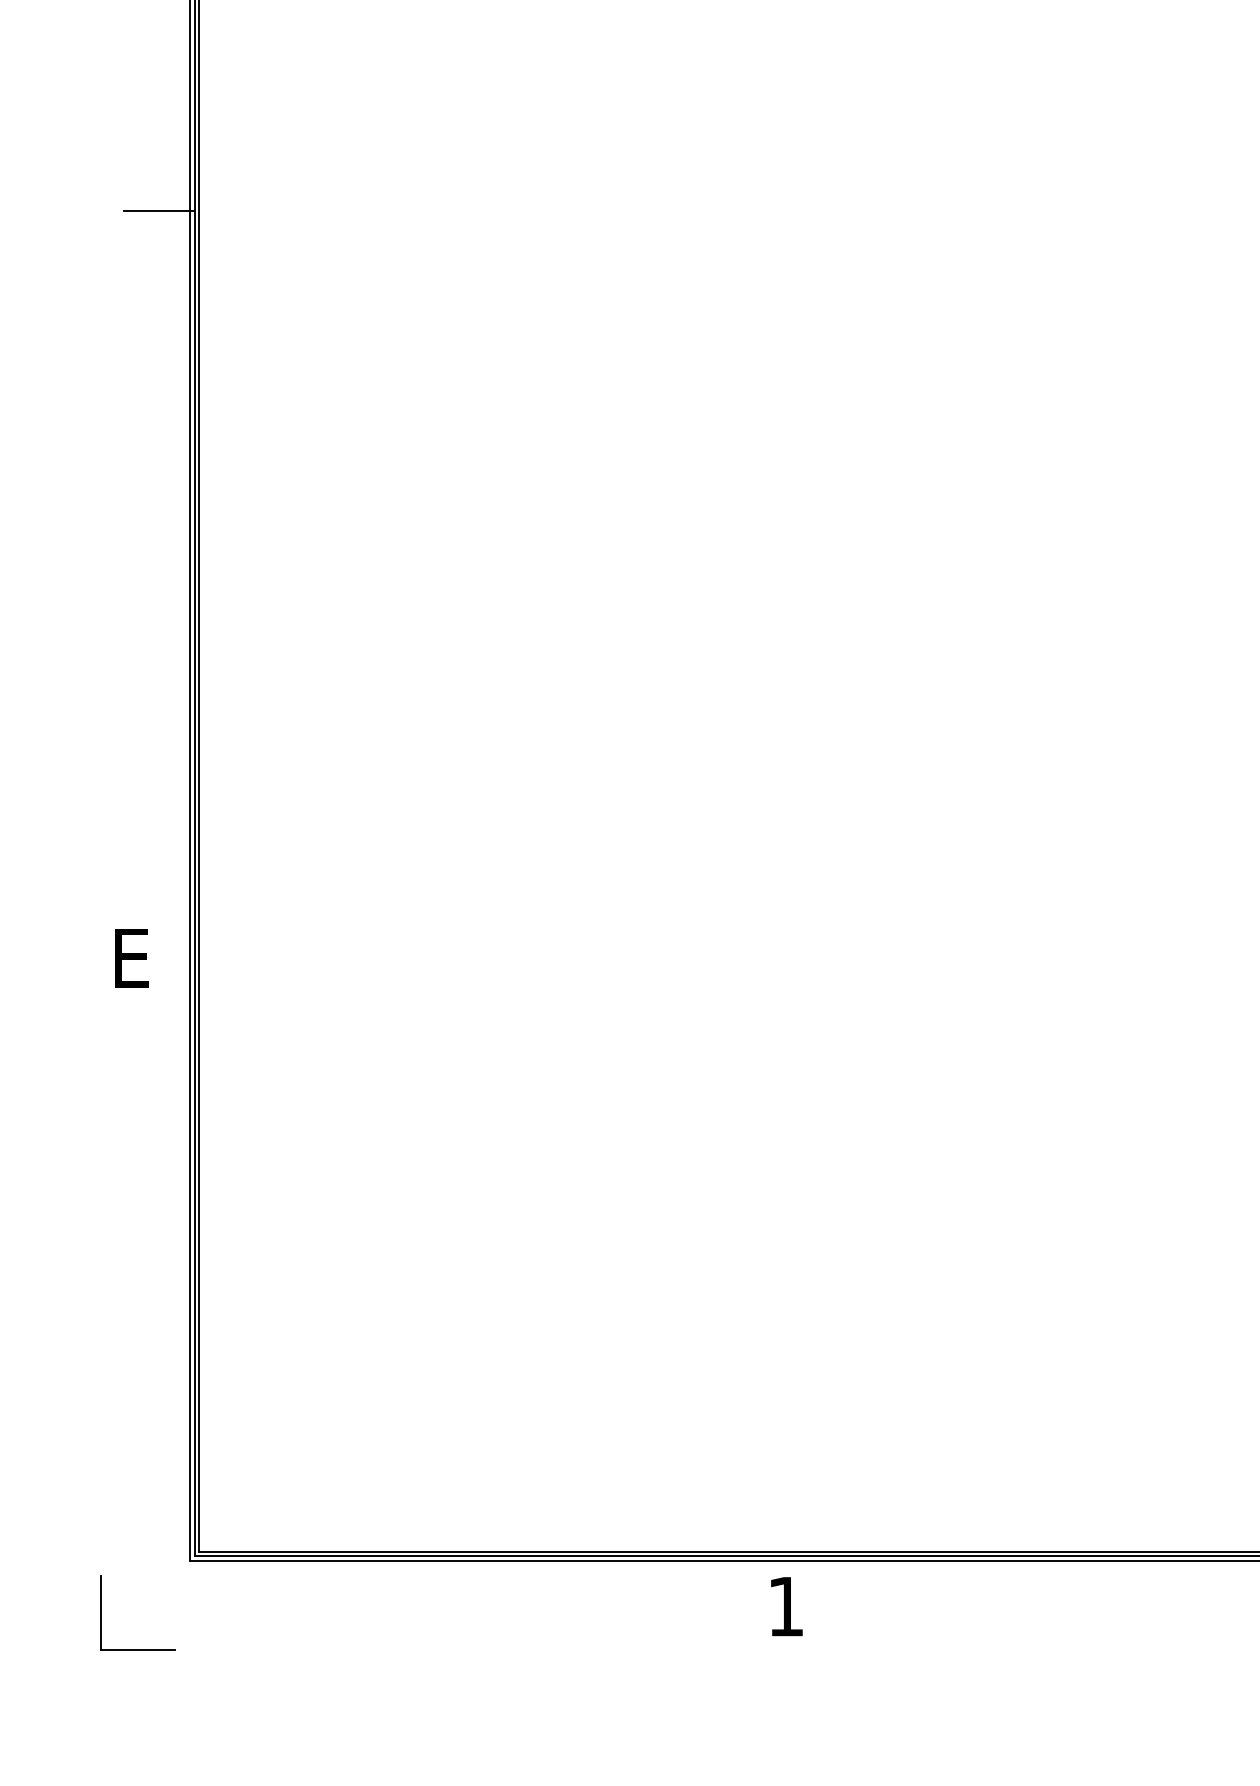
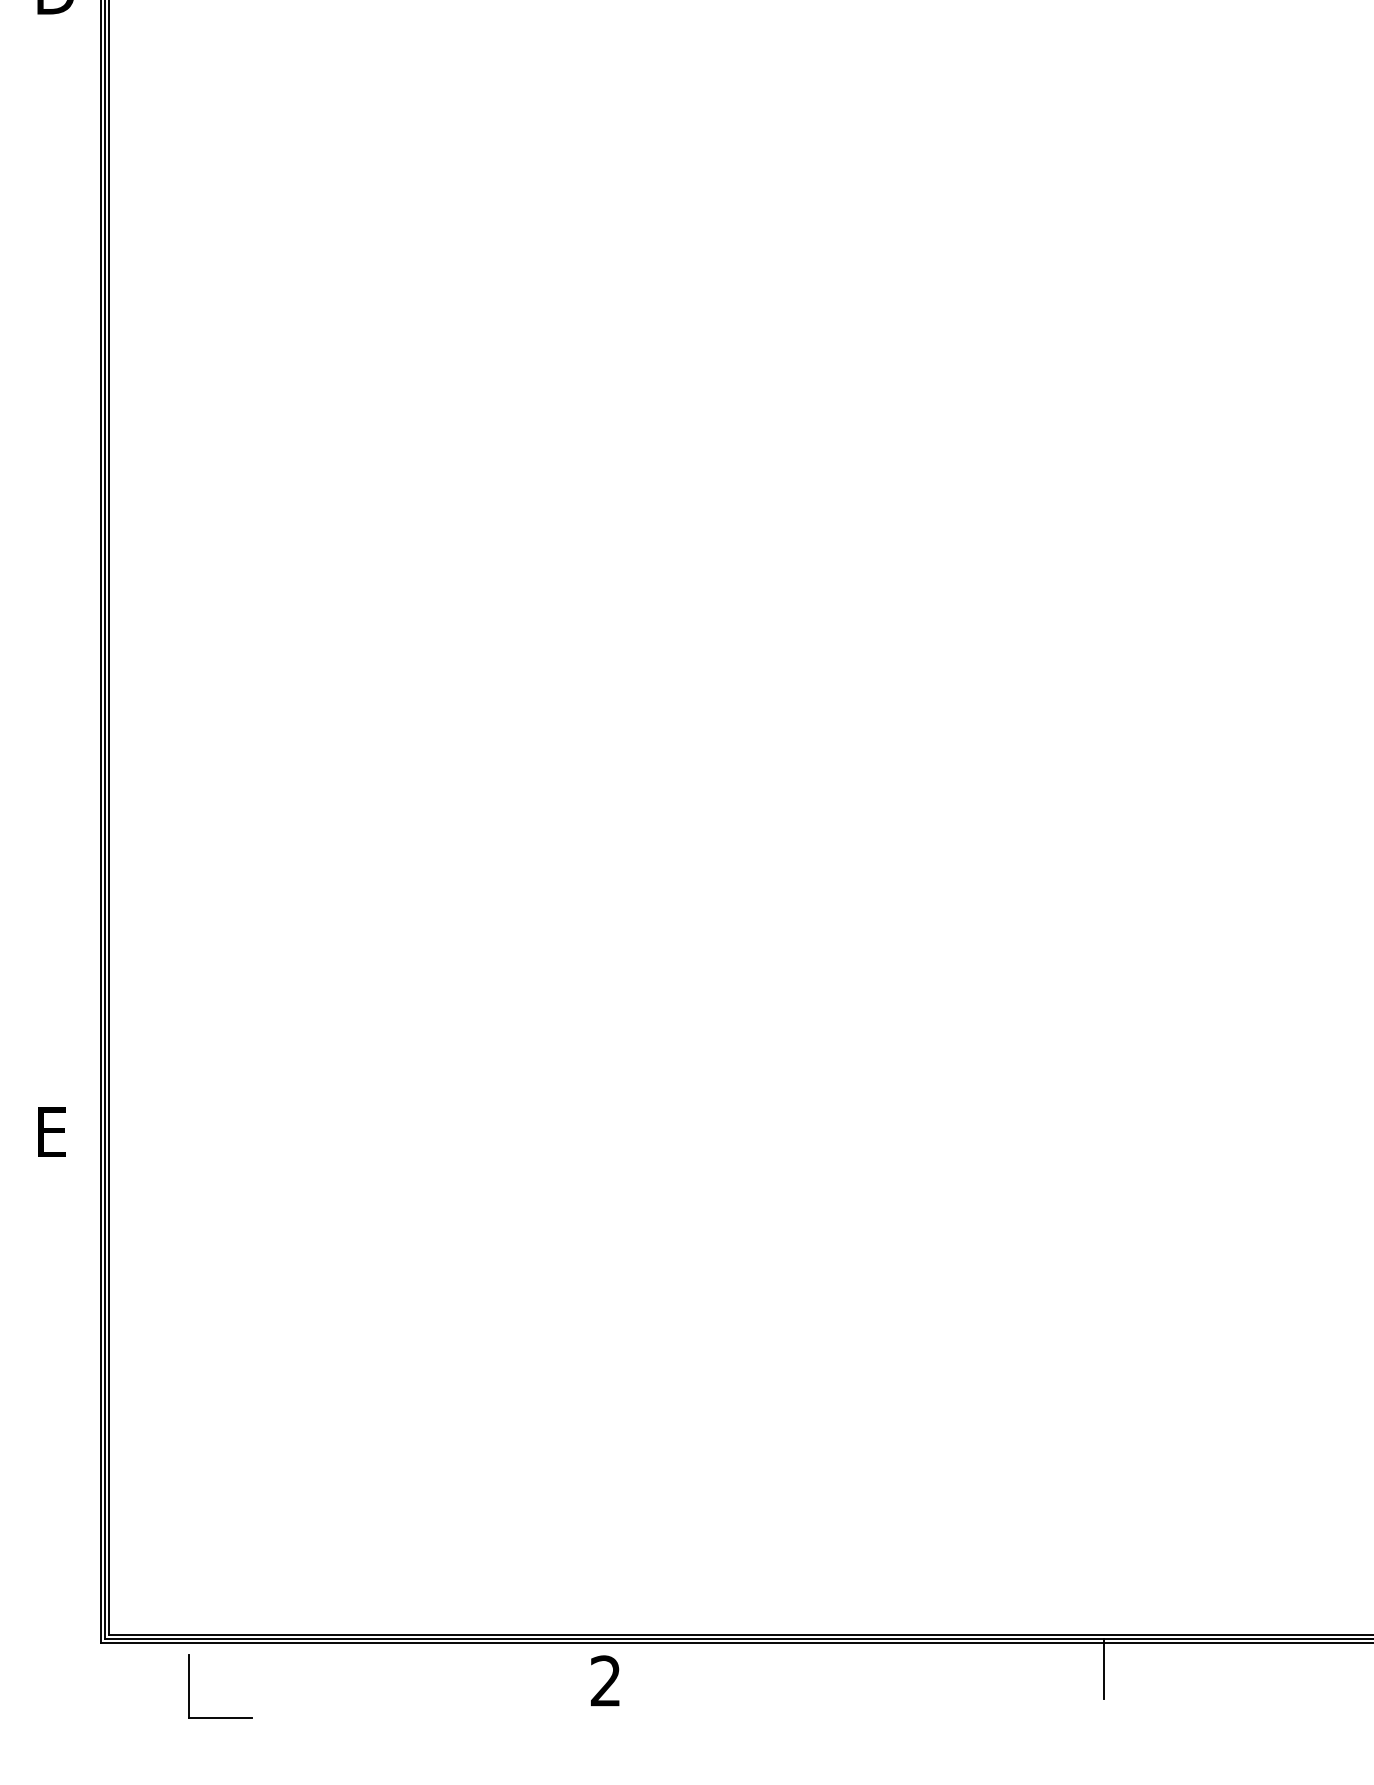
line: (159, 210) -> (75, 499), removed
text: (784, 1605) -> (604, 1680), 1 -> 2
part: (101, 1612) -> (189, 1686), moved

